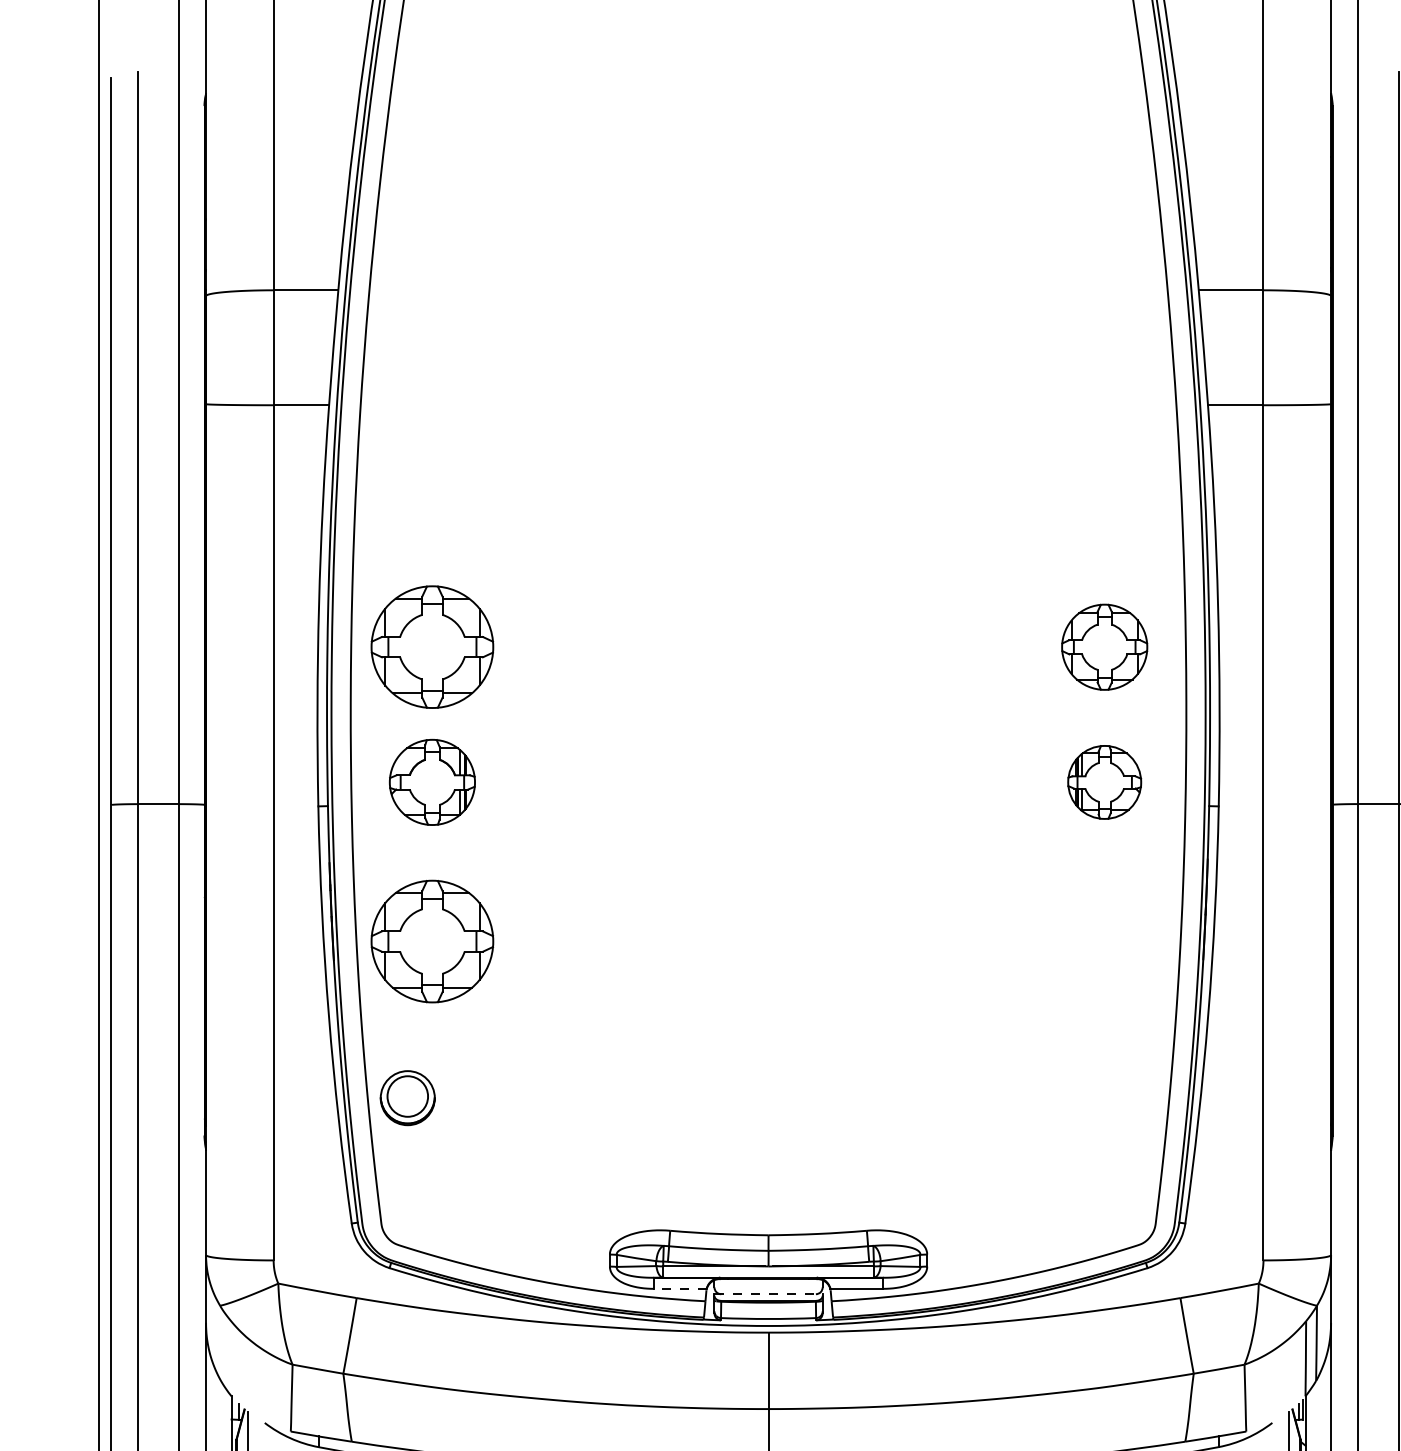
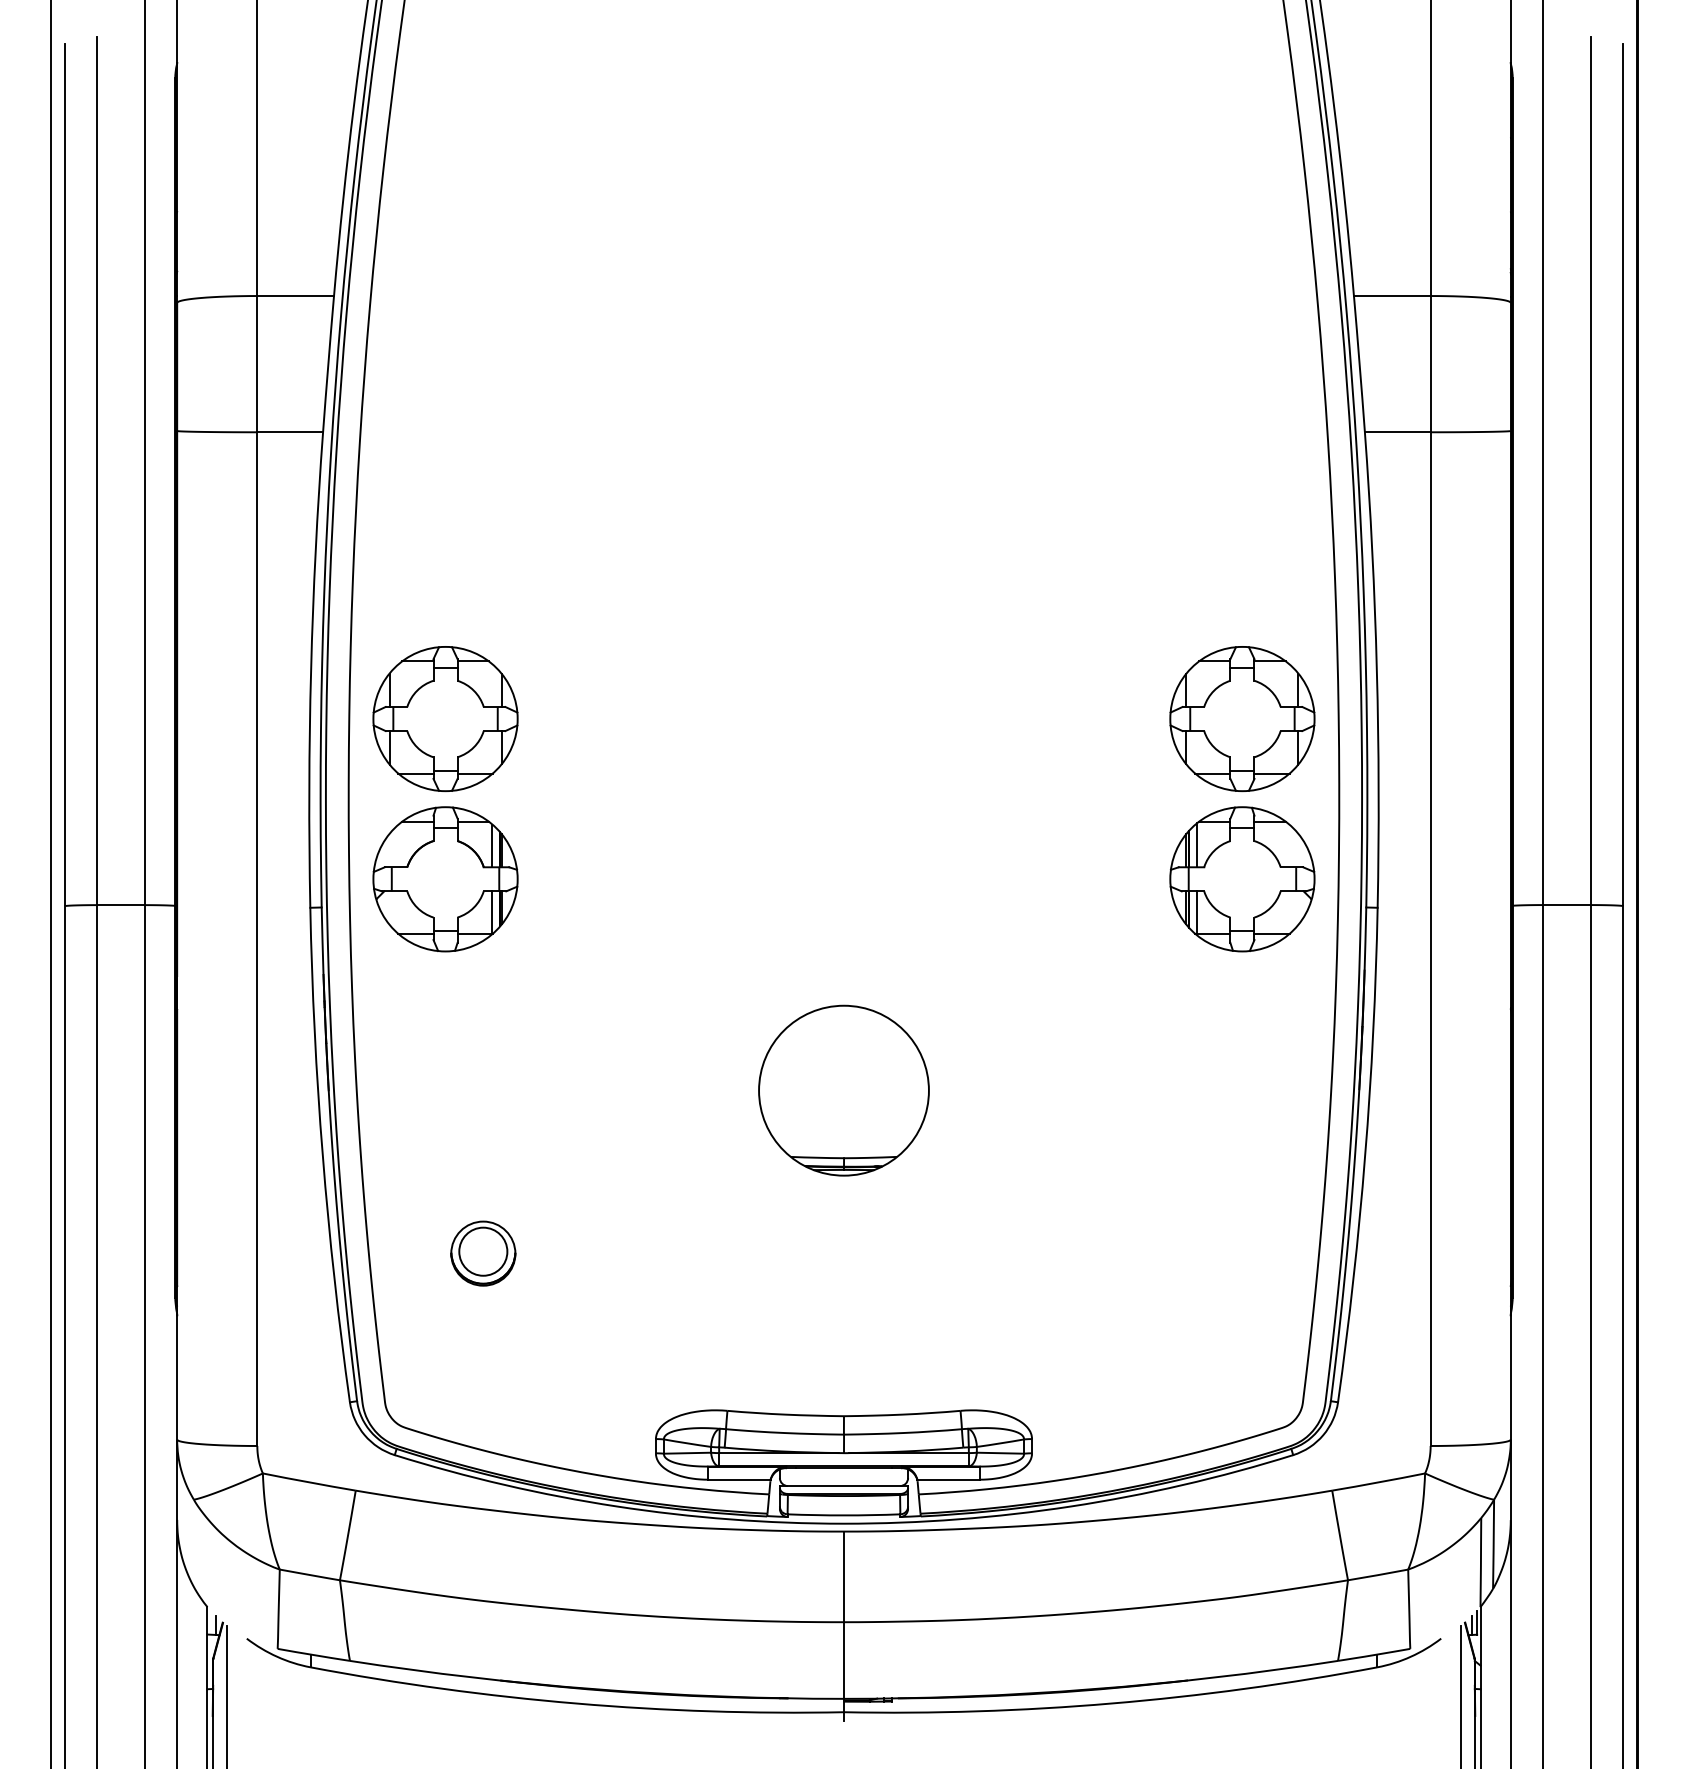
part: (1104, 647) -> (1242, 719), size x1.43
part: (432, 782) -> (445, 879), size x1.43
part: (1104, 782) -> (1242, 879), size x1.67
part: (432, 941) -> (445, 1068), removed
part: (768, 960) -> (843, 1090), added
part: (407, 1098) -> (483, 1253), moved
line: (680, 1288) -> (739, 1479), dashed -> solid
line: (768, 1294) -> (844, 1486), dashed -> solid

